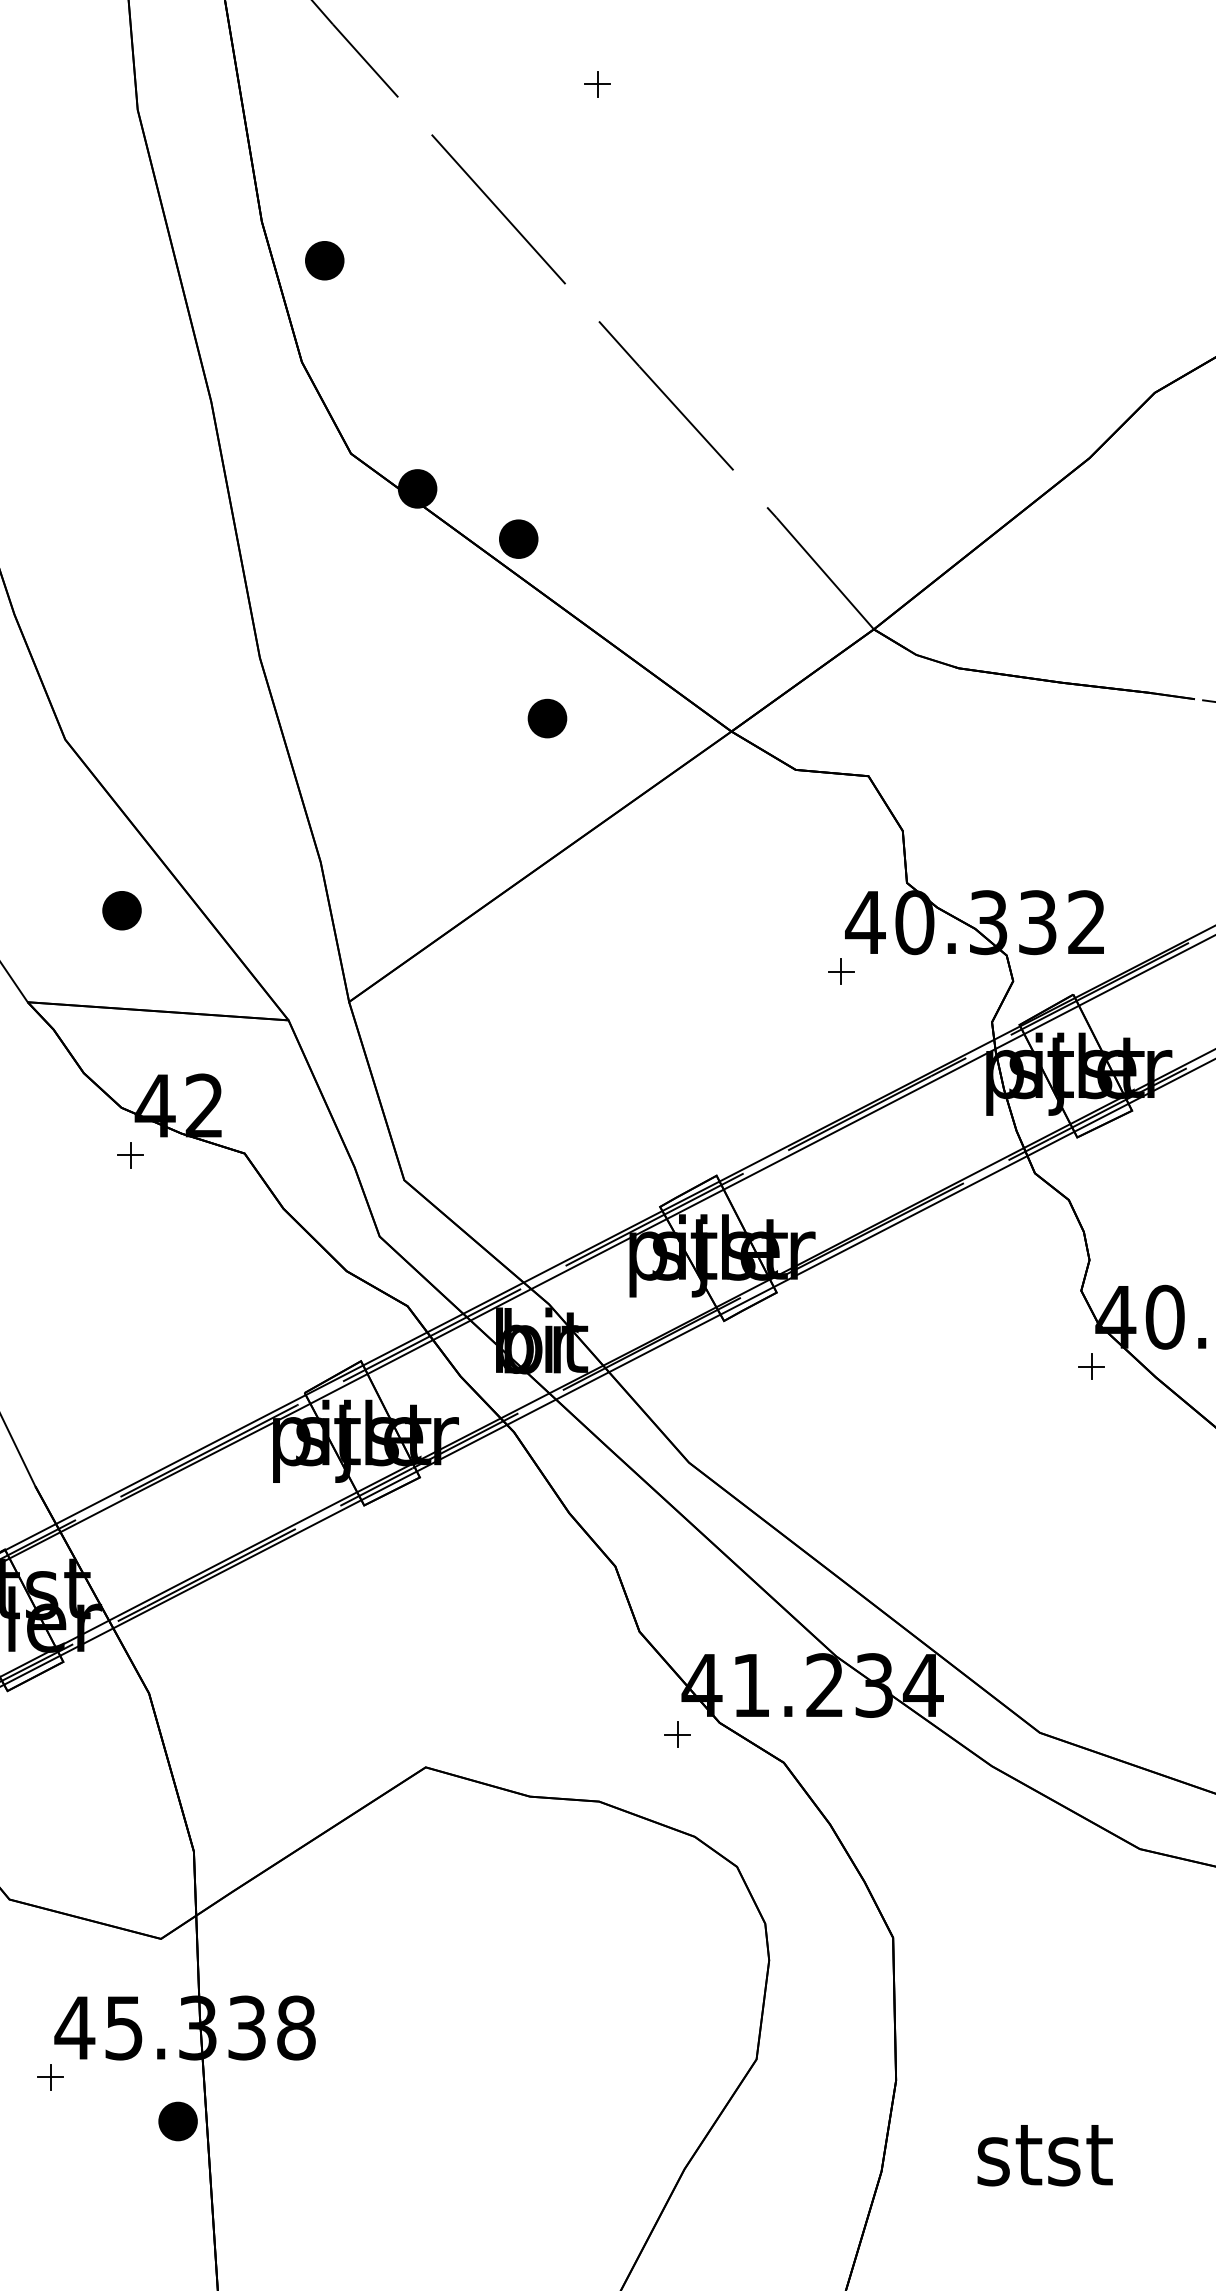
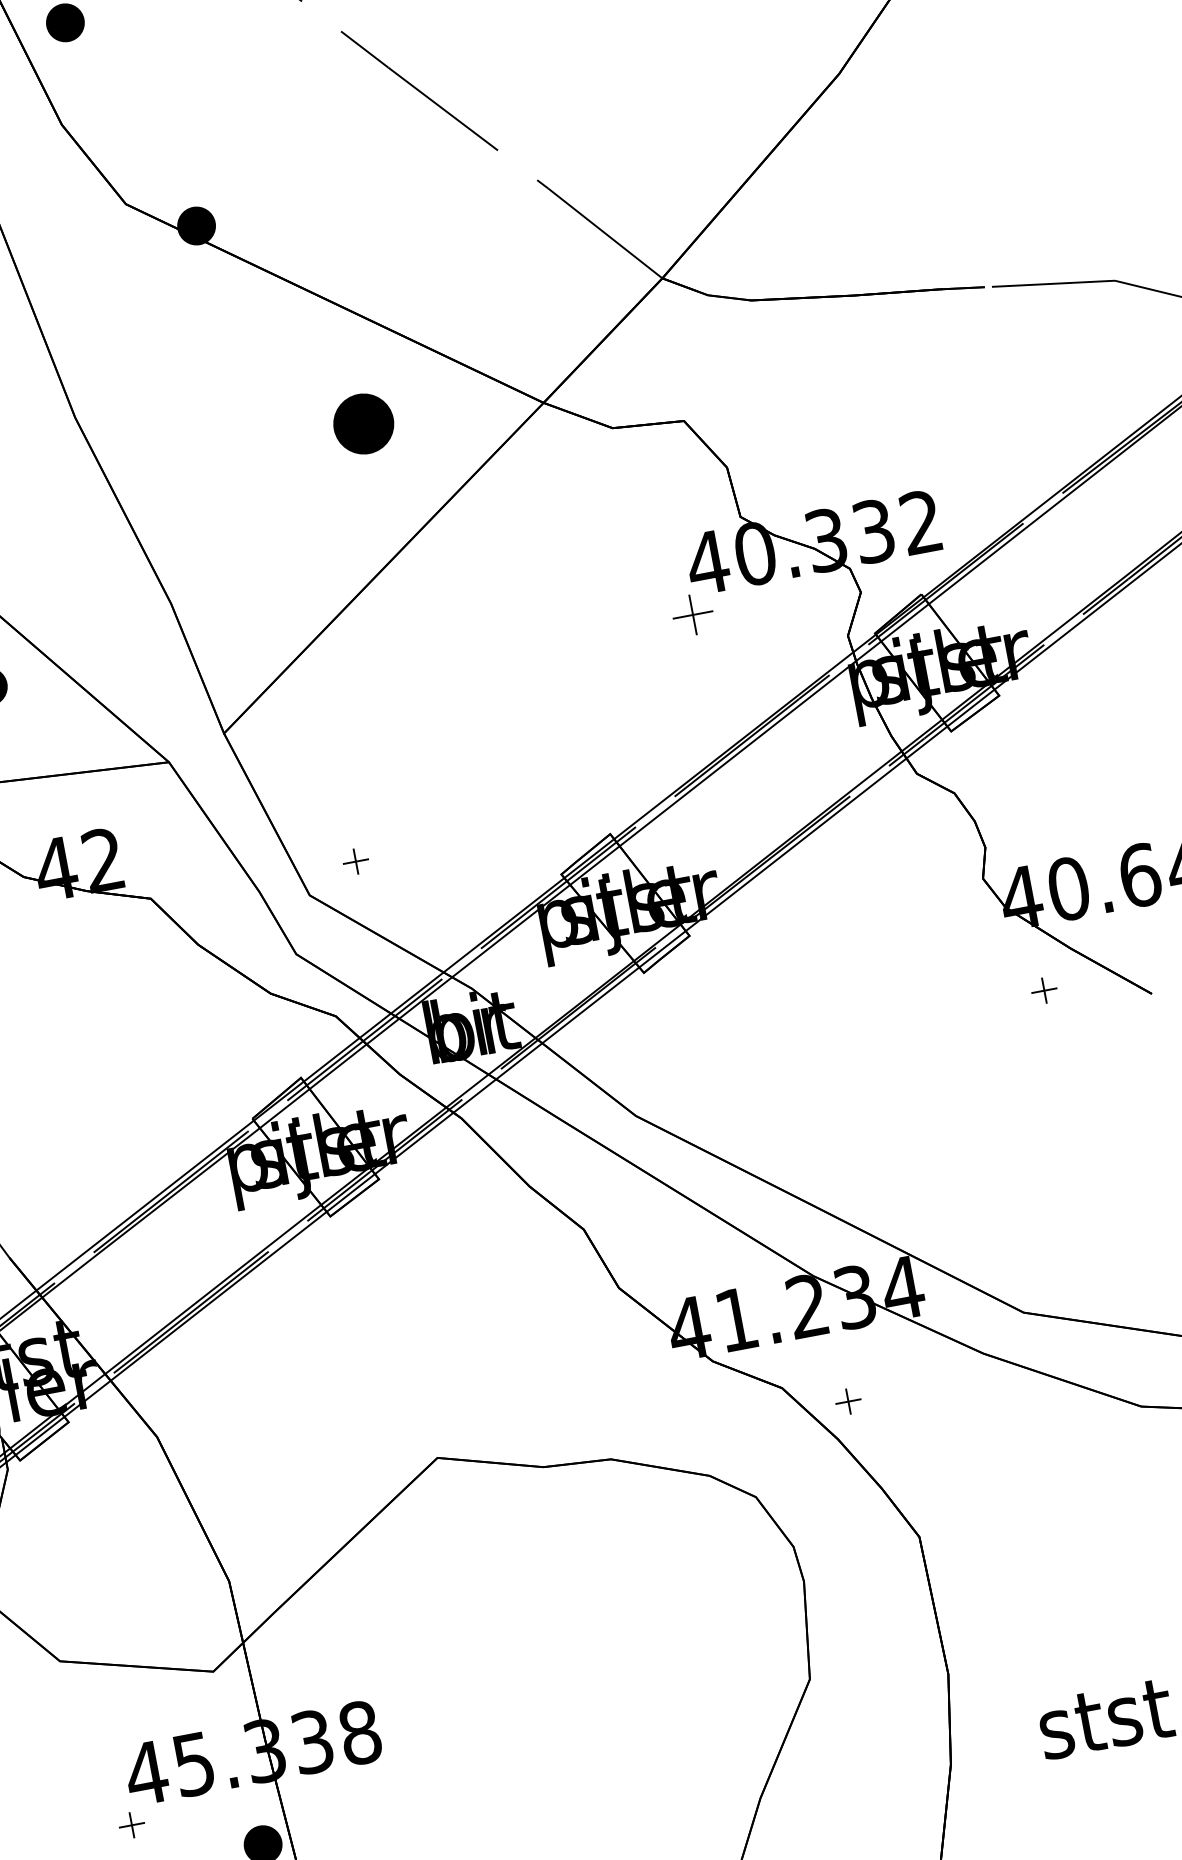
part: (518, 538) -> (302, 255), removed
part: (547, 718) -> (363, 423), size x1.6
part: (841, 971) -> (693, 614), size x1.6
part: (130, 1155) -> (355, 862), moved
part: (1091, 1366) -> (1044, 990), moved
part: (677, 1734) -> (848, 1401), moved

